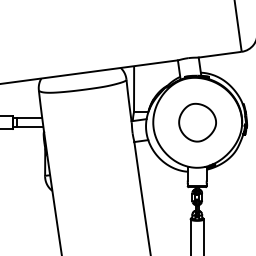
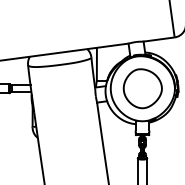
part: (197, 122) -> (142, 88), size x1.43

